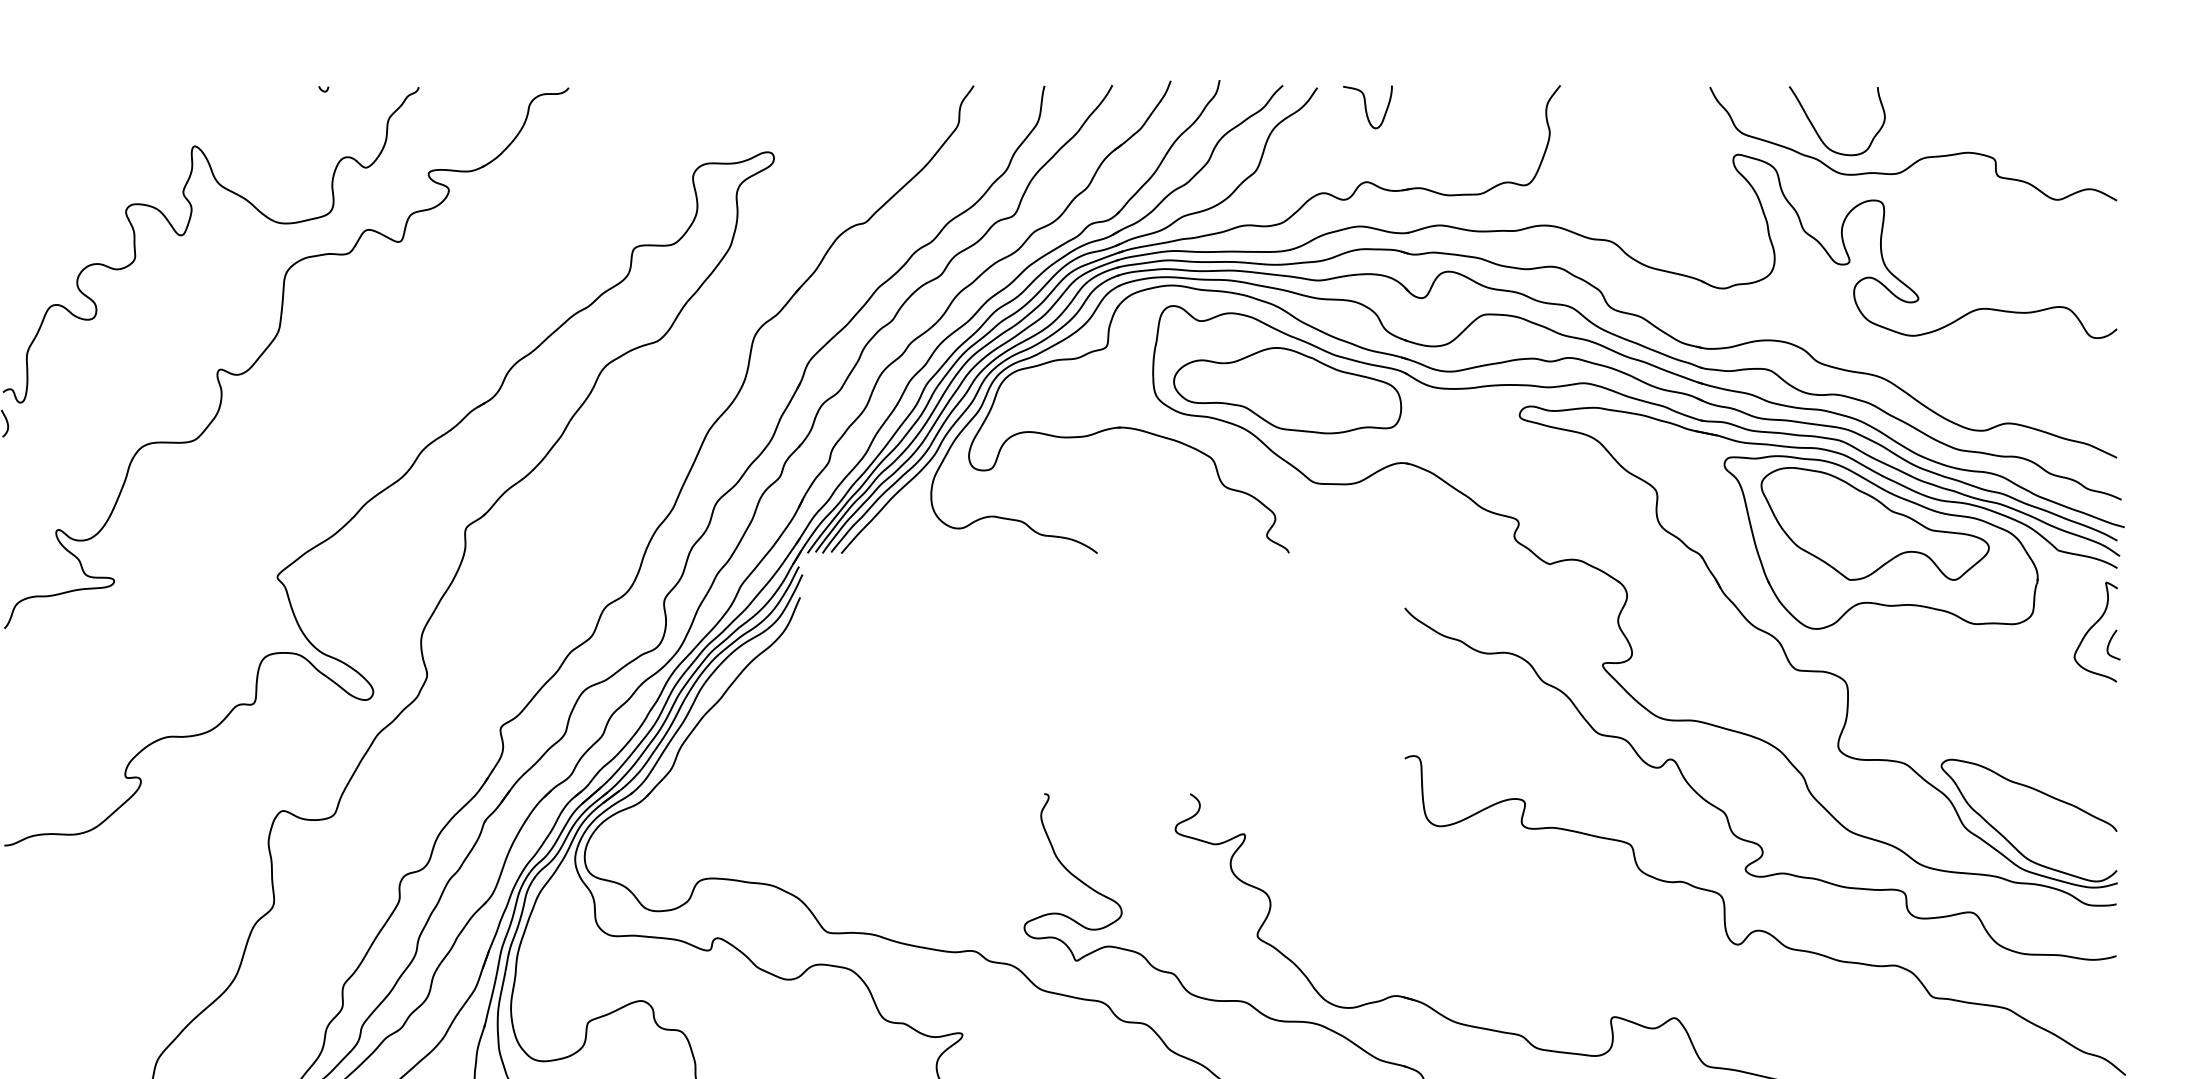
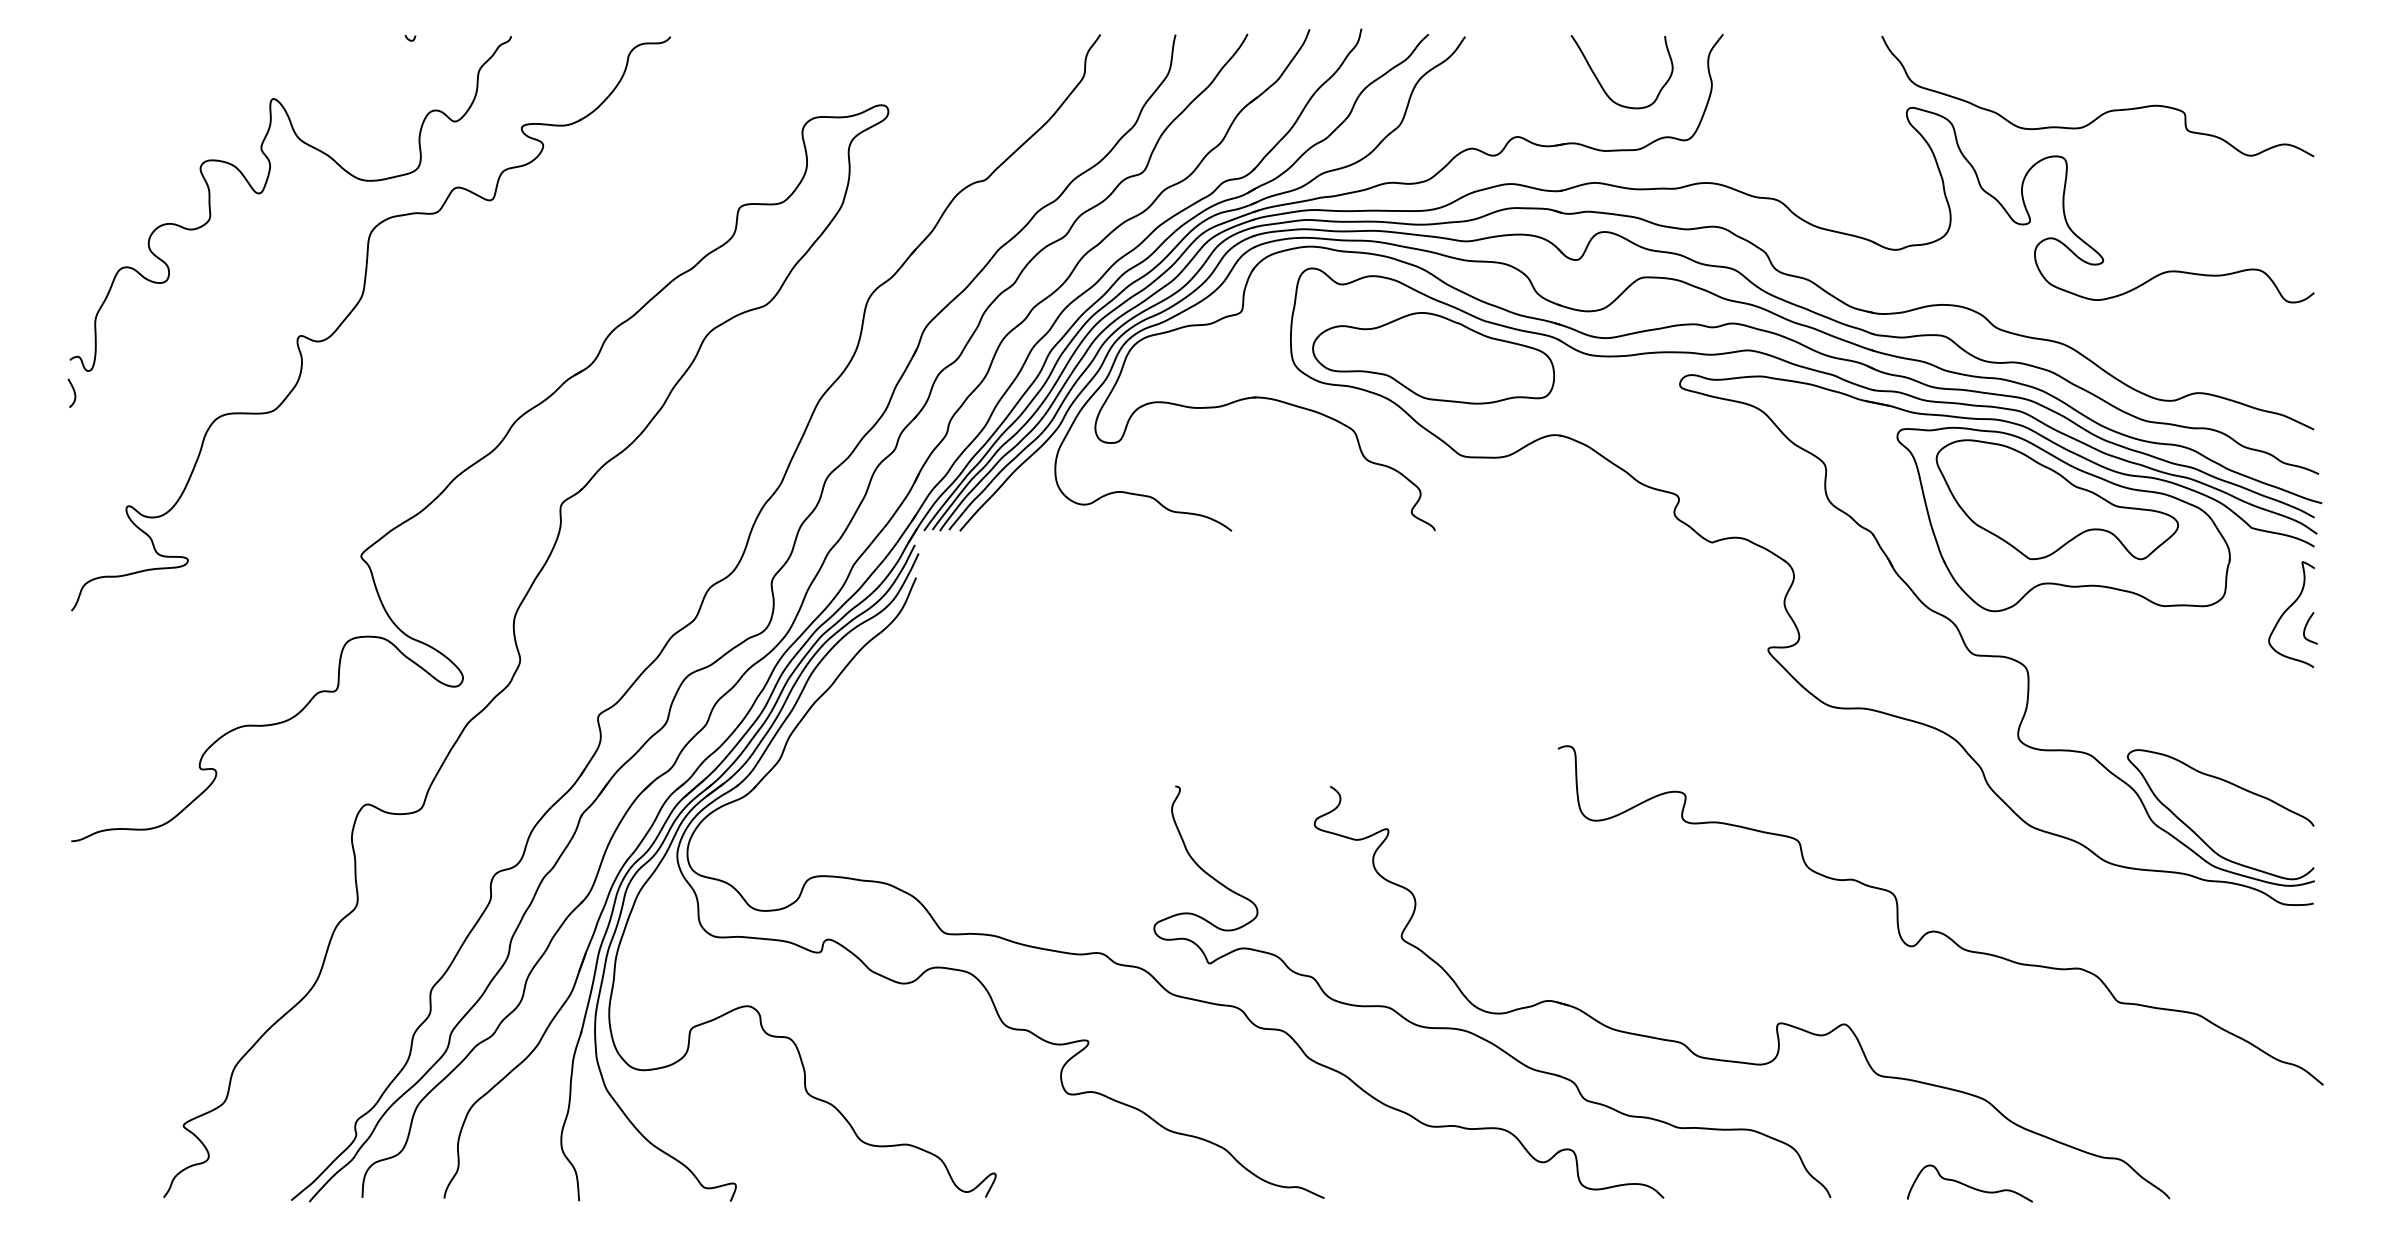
curve: (1366, 107) -> (1517, 57), removed
curve: (1816, 130) -> (1600, 82), moved
curve: (1726, 813) -> (1899, 807), removed

